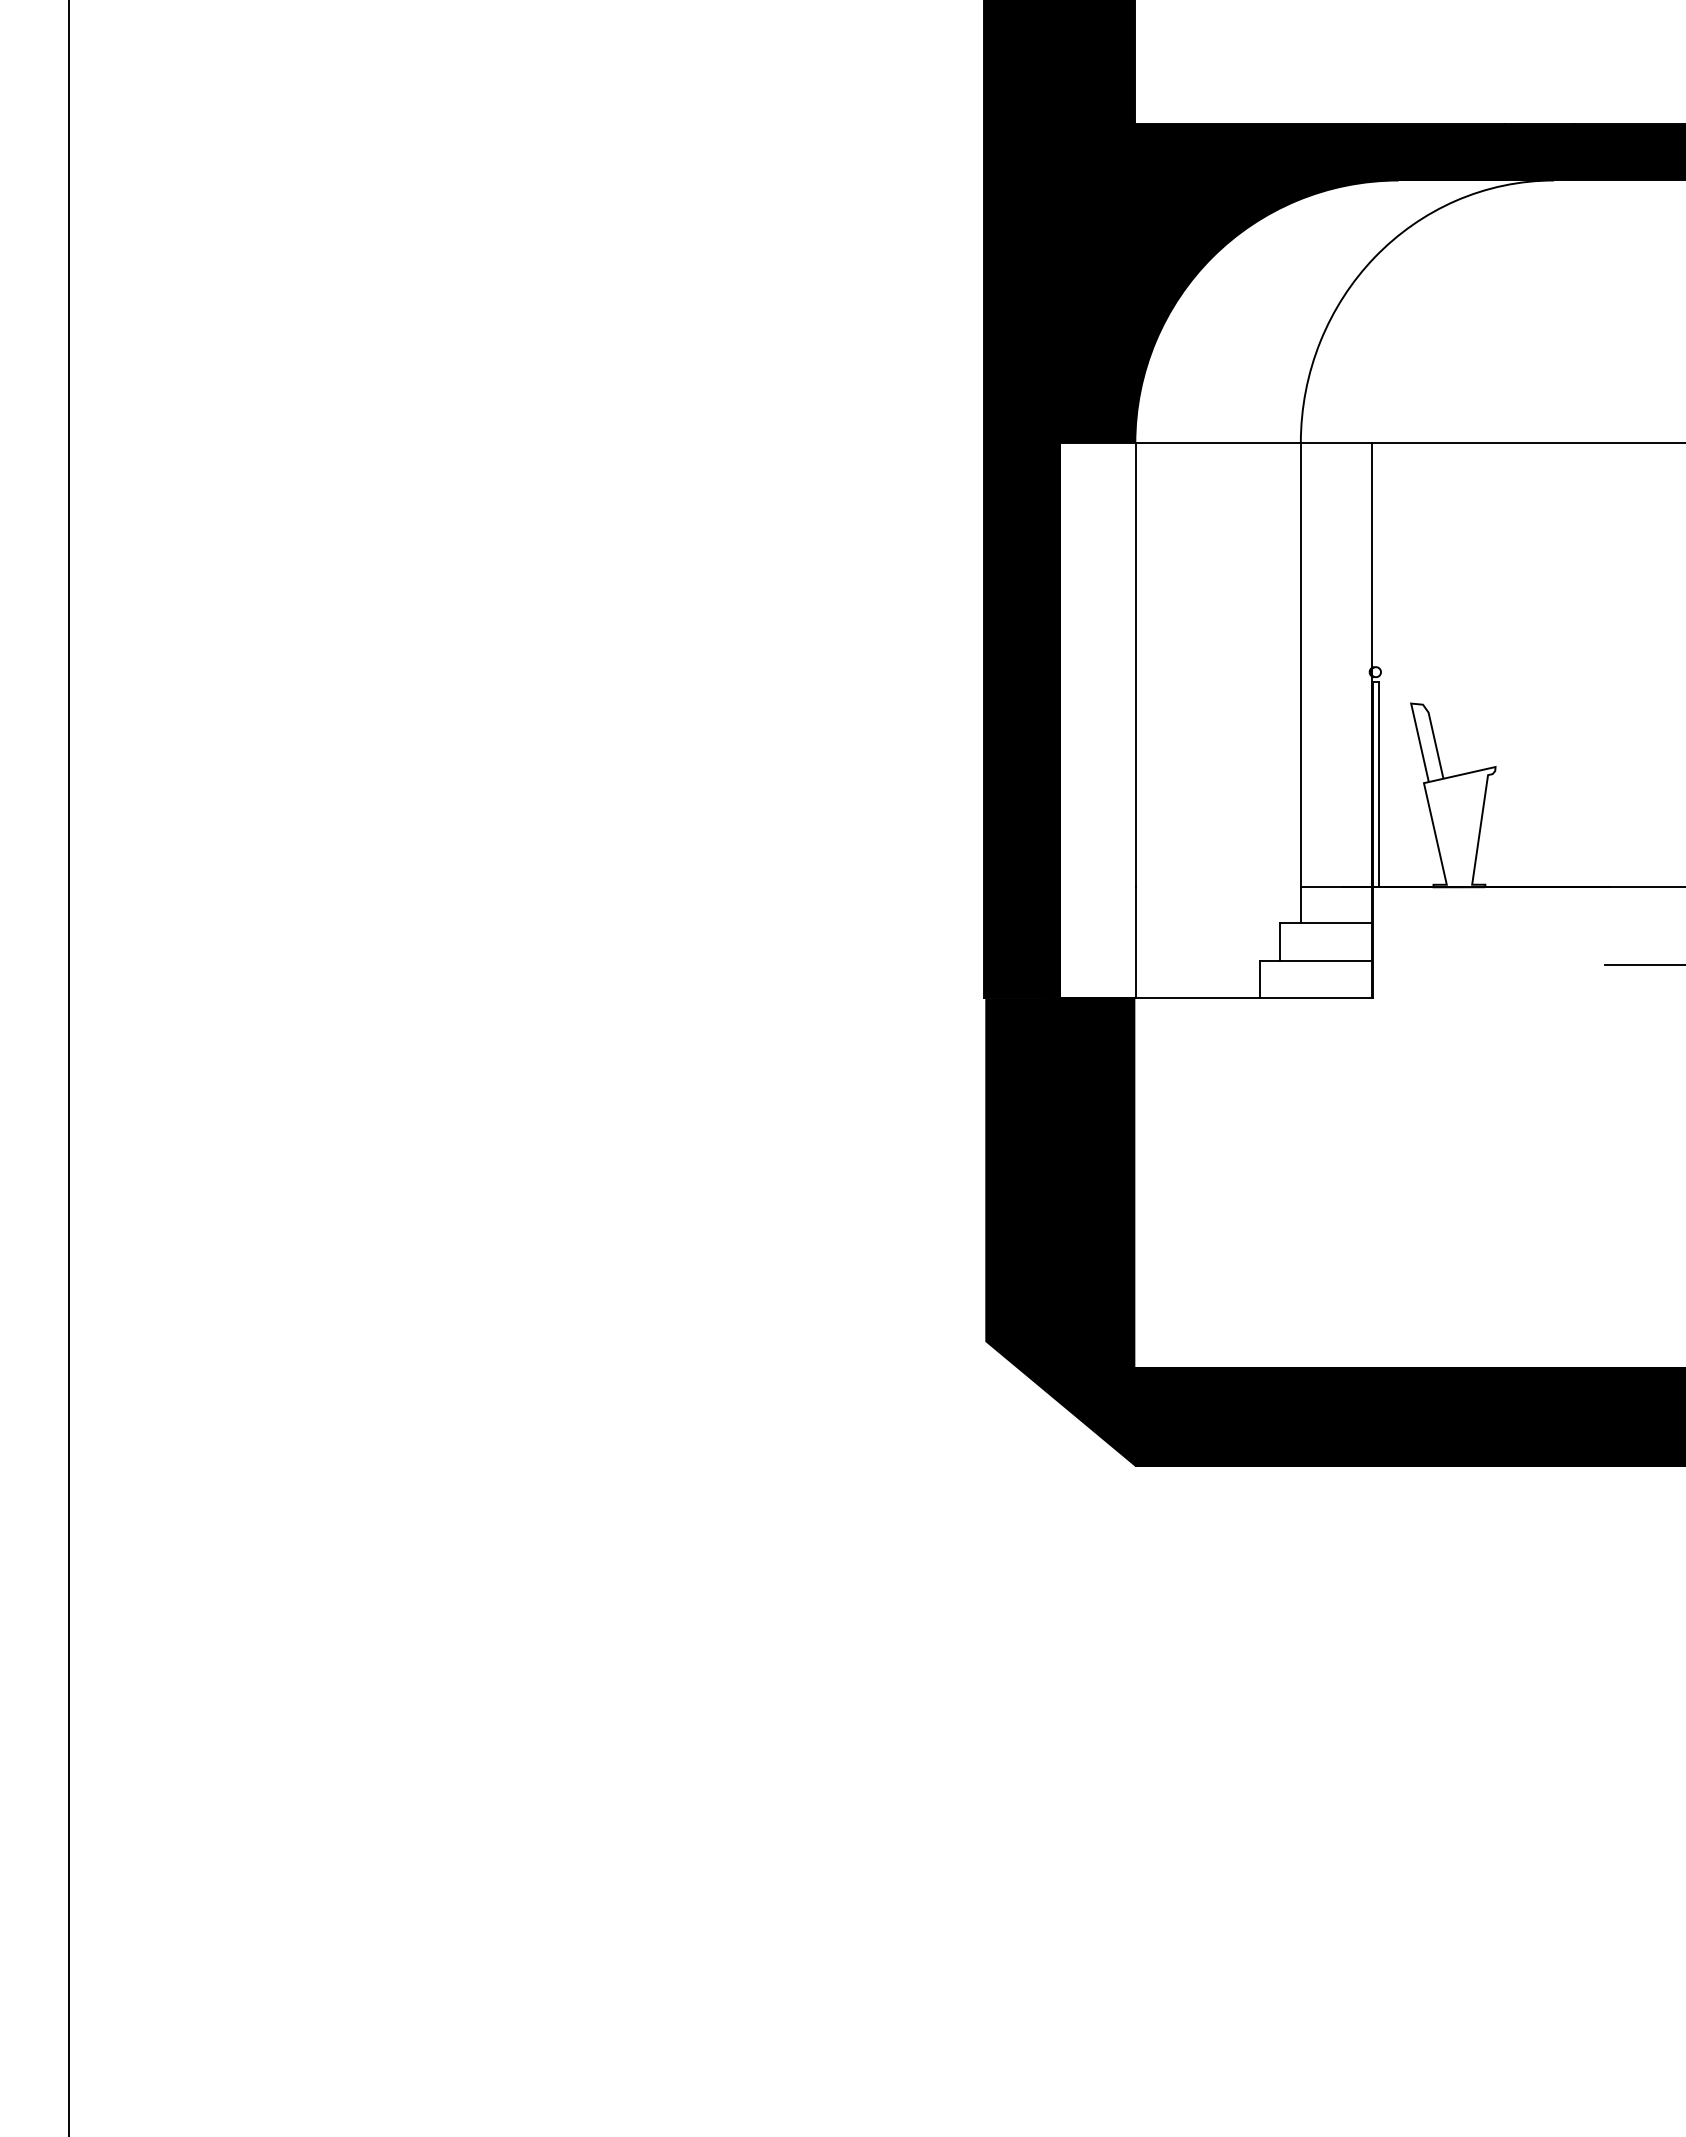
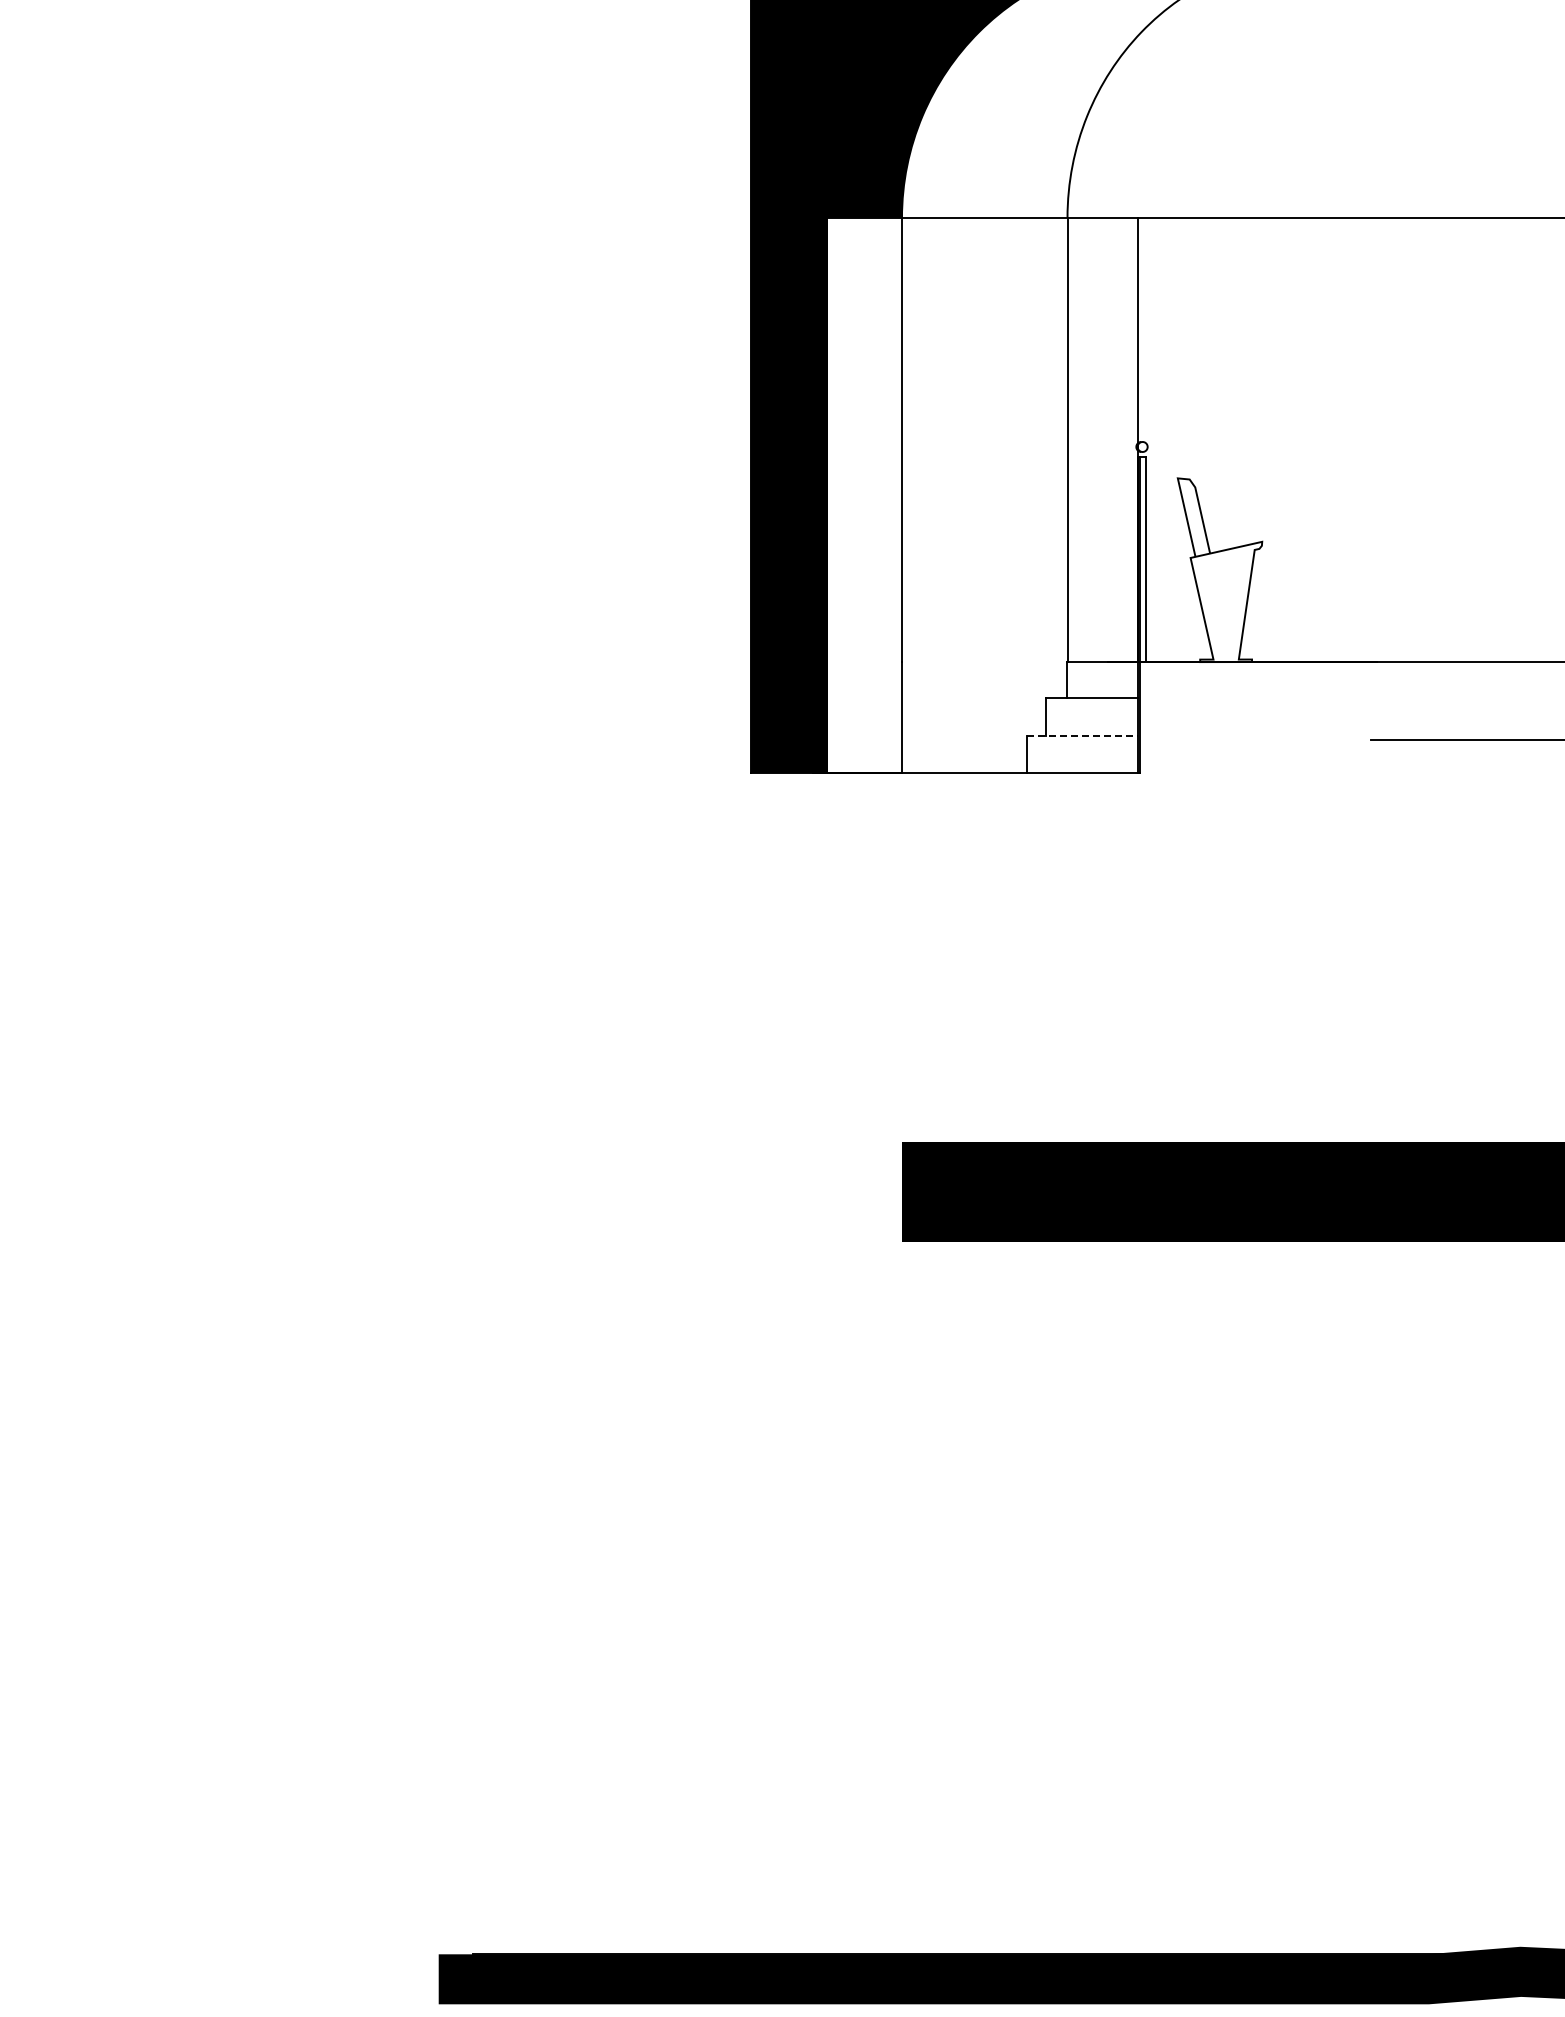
line: (1315, 960) -> (1082, 735), solid -> dashed
fill: (1060, 1232) -> (827, 1007), removed

